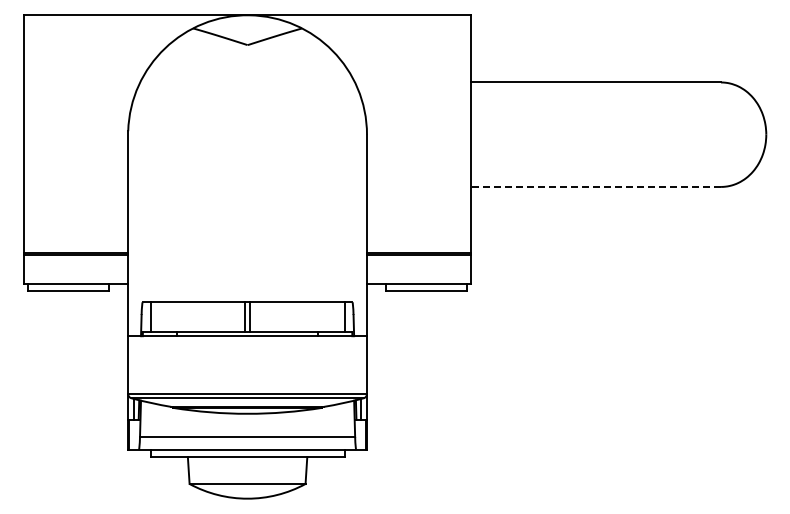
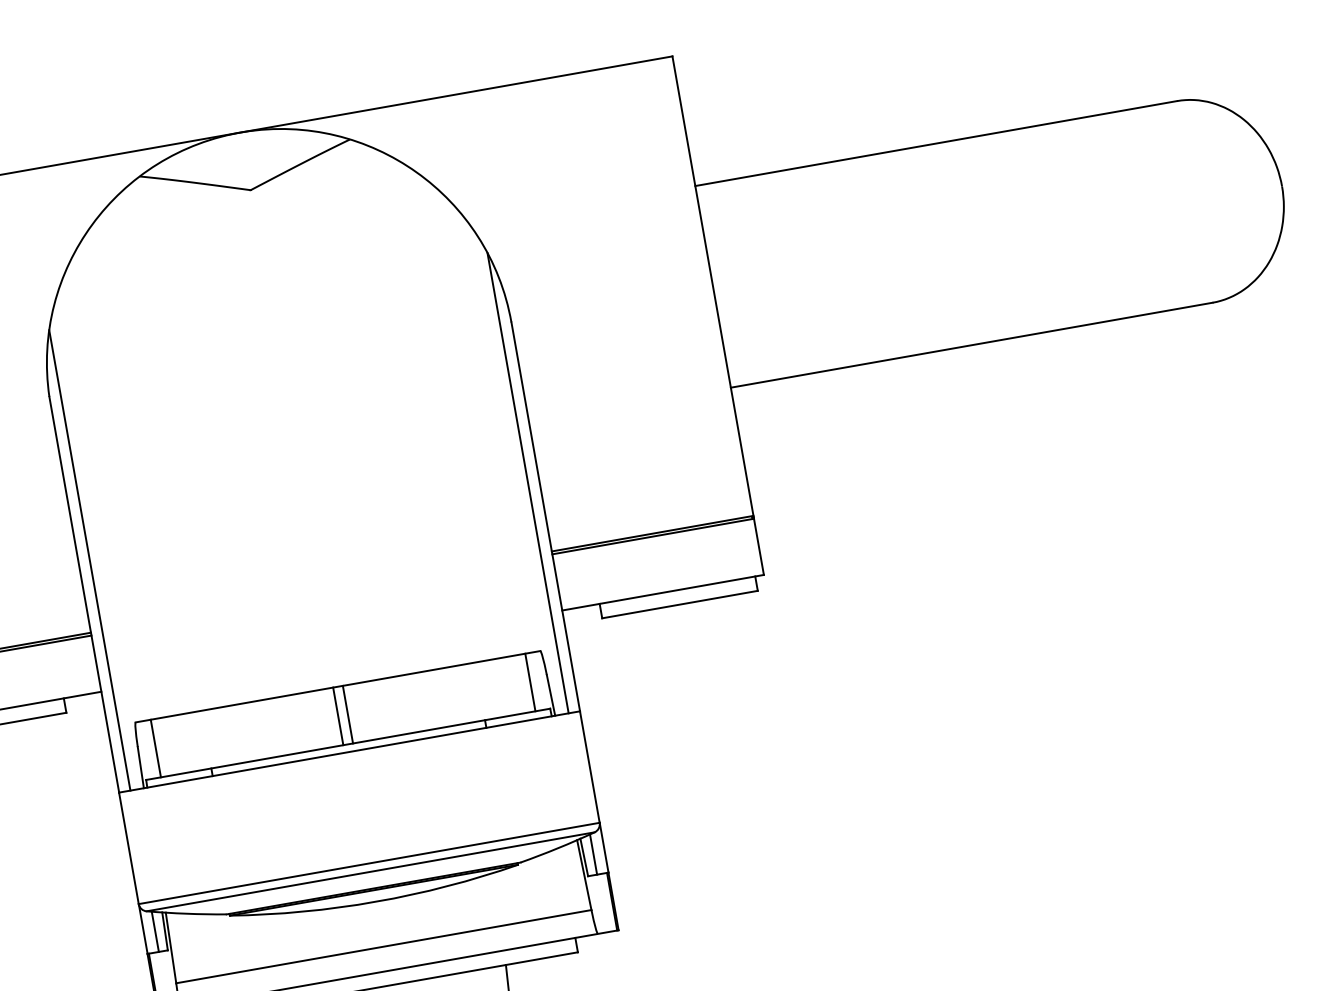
line: (596, 186) -> (972, 344), dashed -> solid
line: (134, 216) -> (90, 559), added
line: (361, 216) -> (528, 482), added

